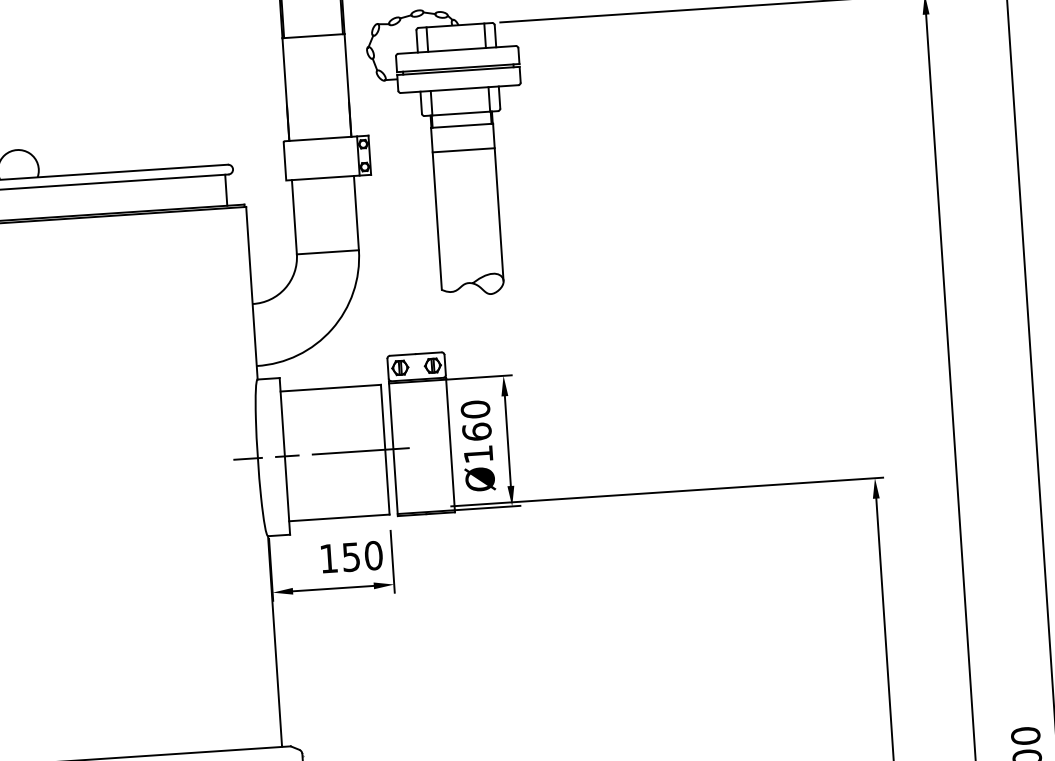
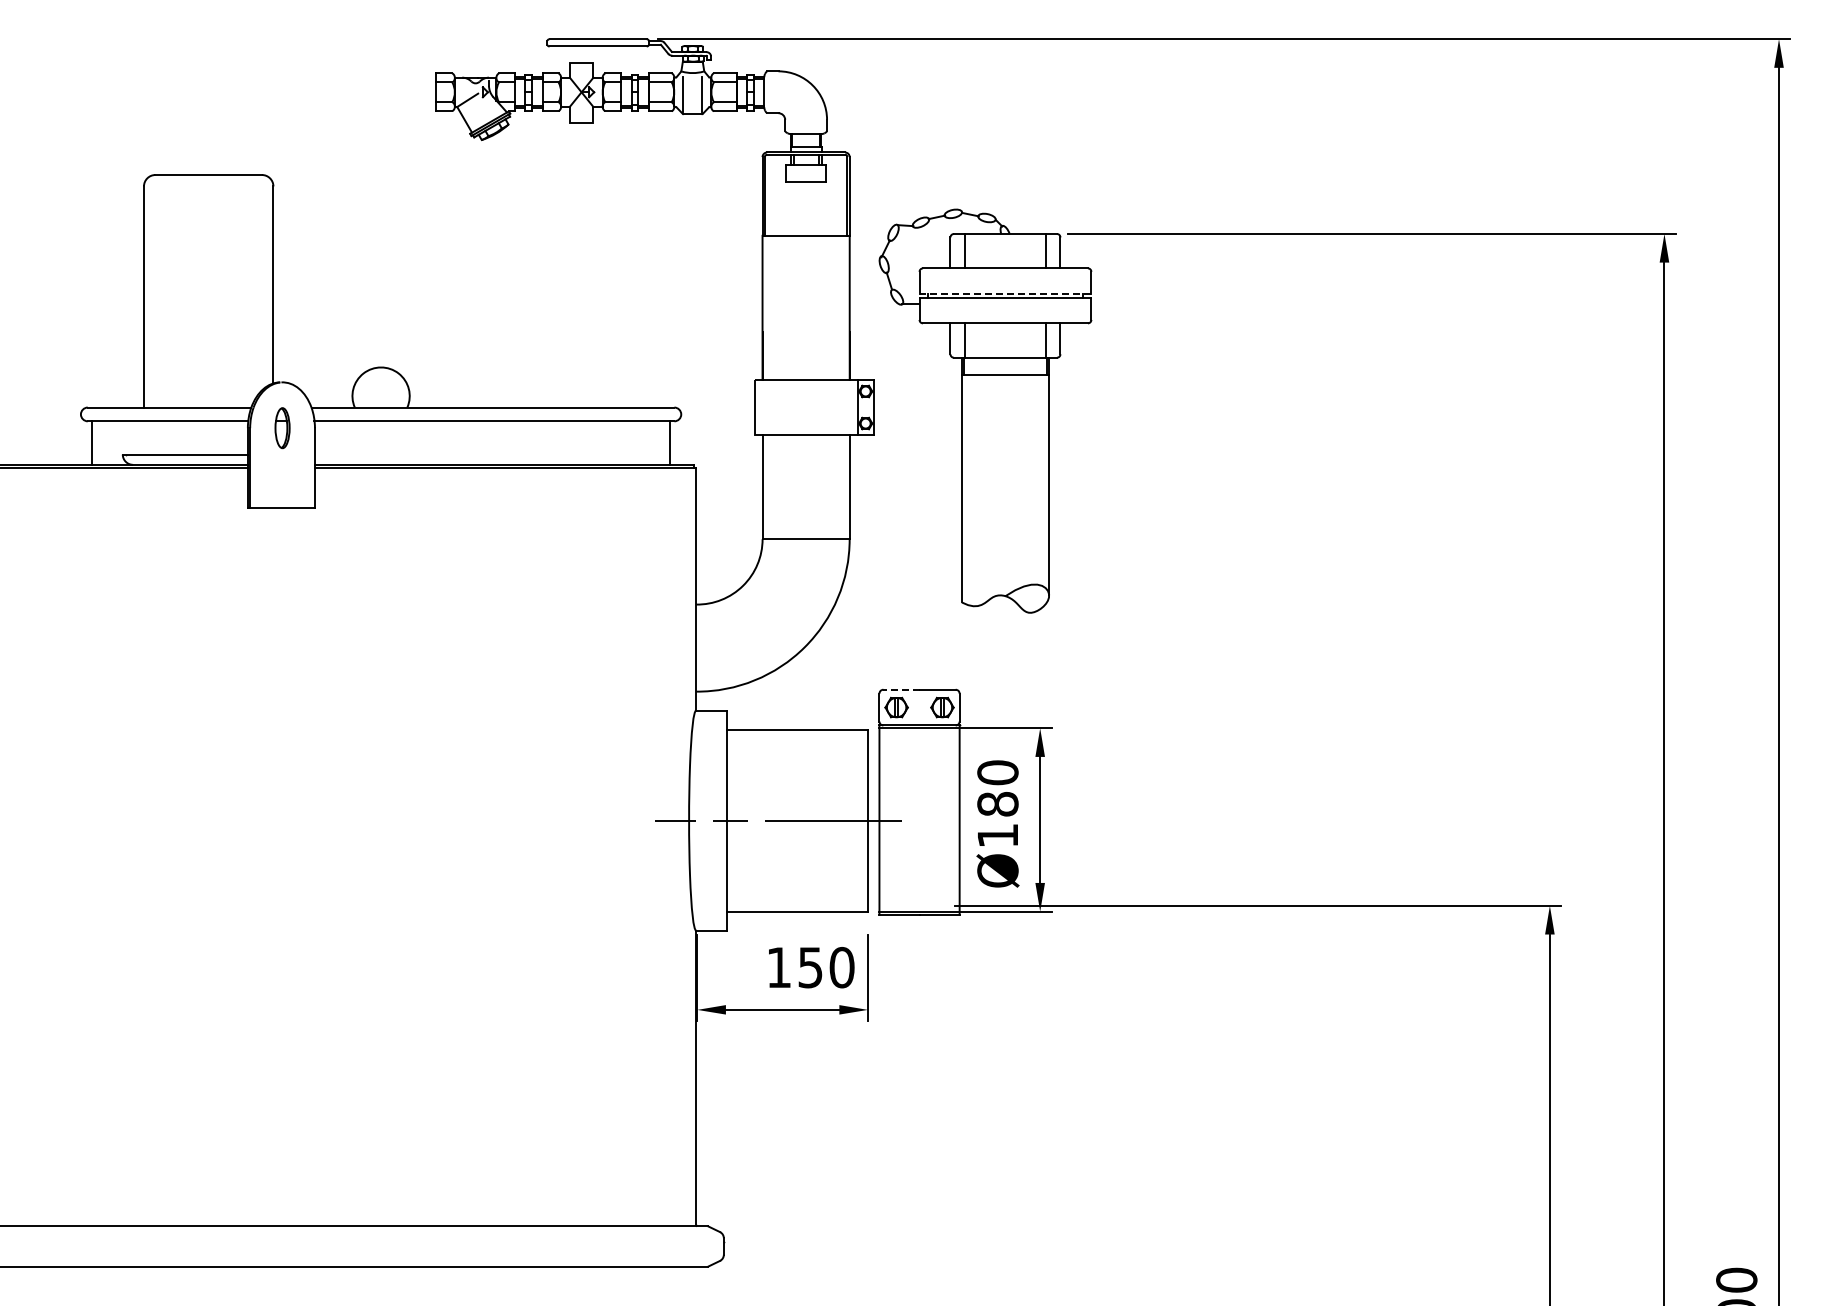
line: (458, 67) -> (1005, 293), solid -> dashed
line: (463, 150) -> (1005, 409), removed
line: (402, 354) -> (901, 689), solid -> dashed
text: (476, 431) -> (997, 803), Ø160 -> Ø180

